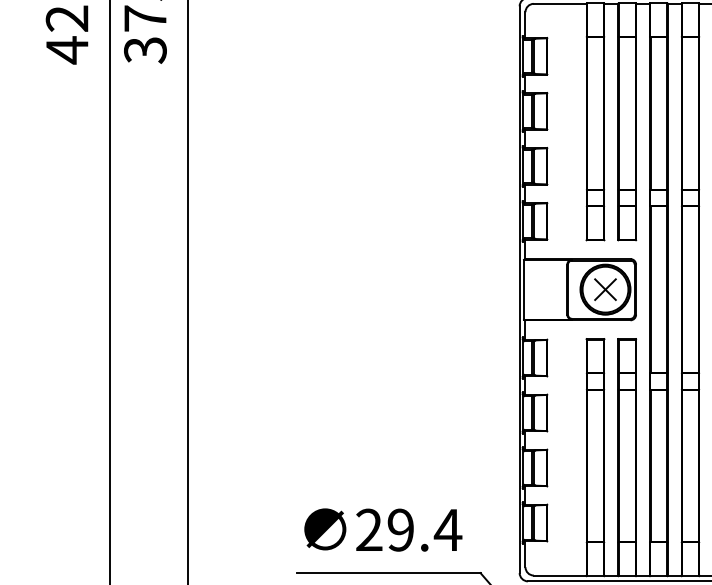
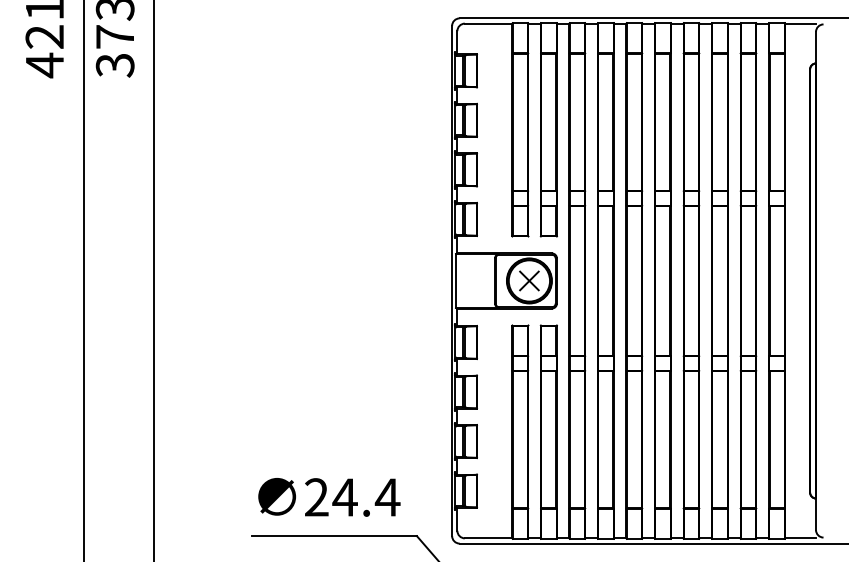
text: (400, 530) -> (344, 497), 29.4 -> 24.4

